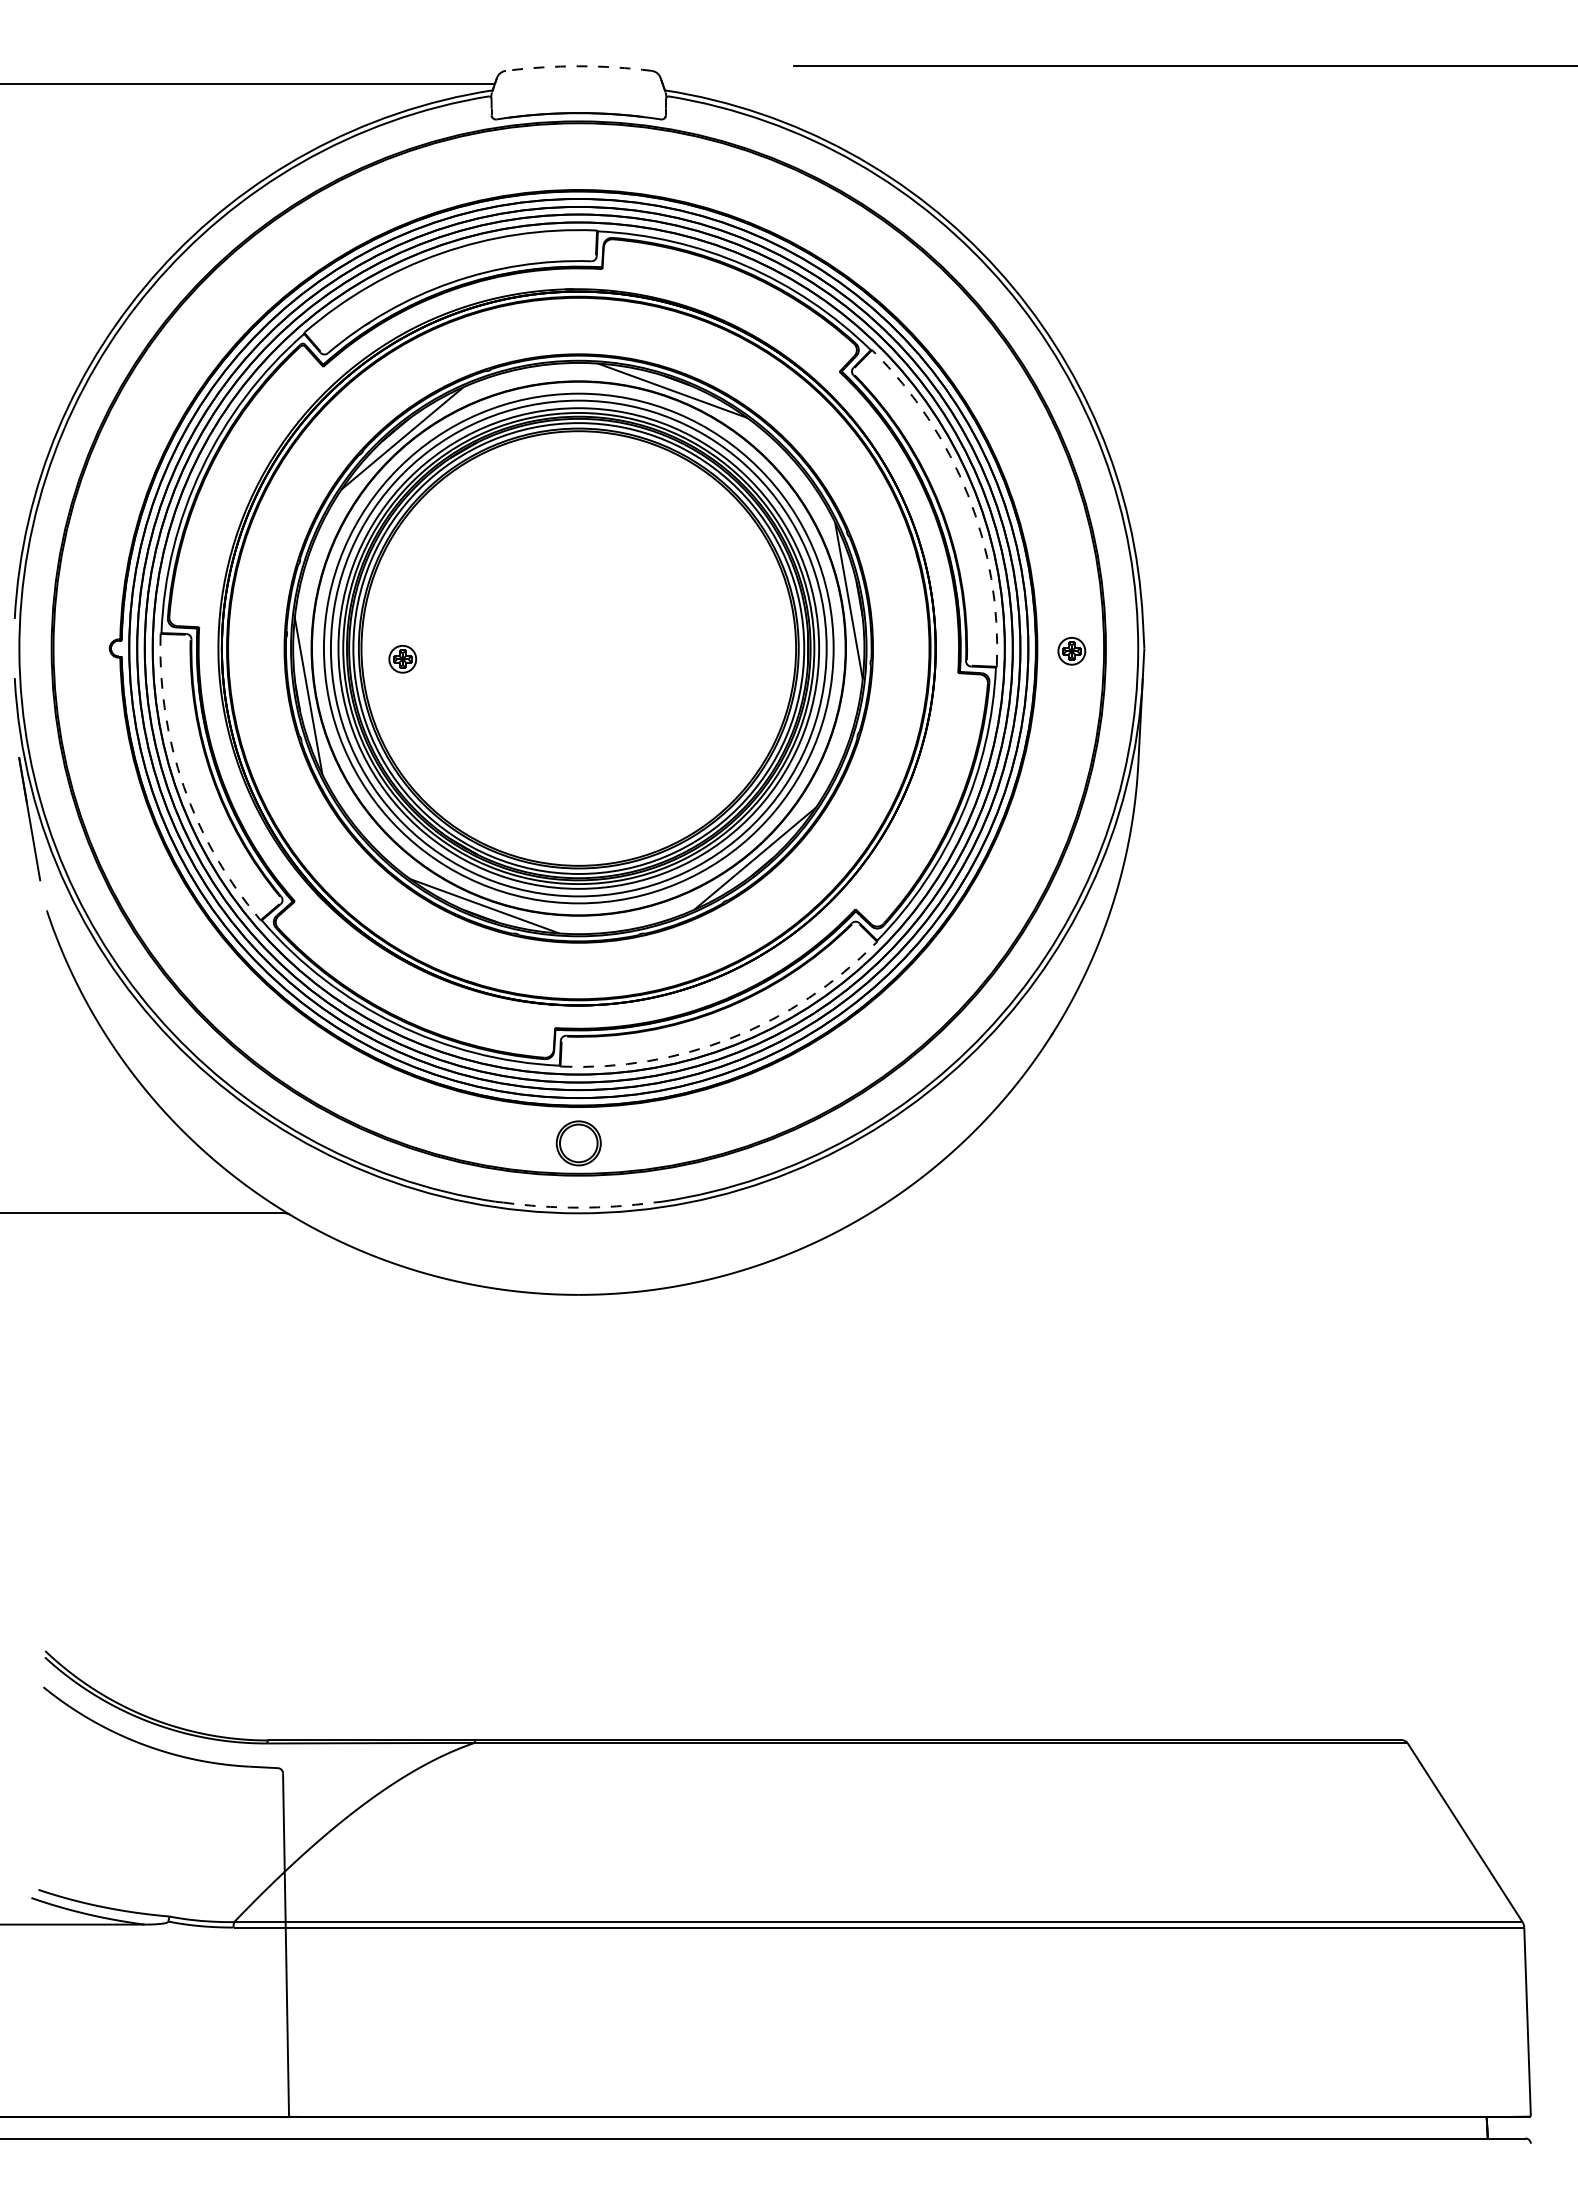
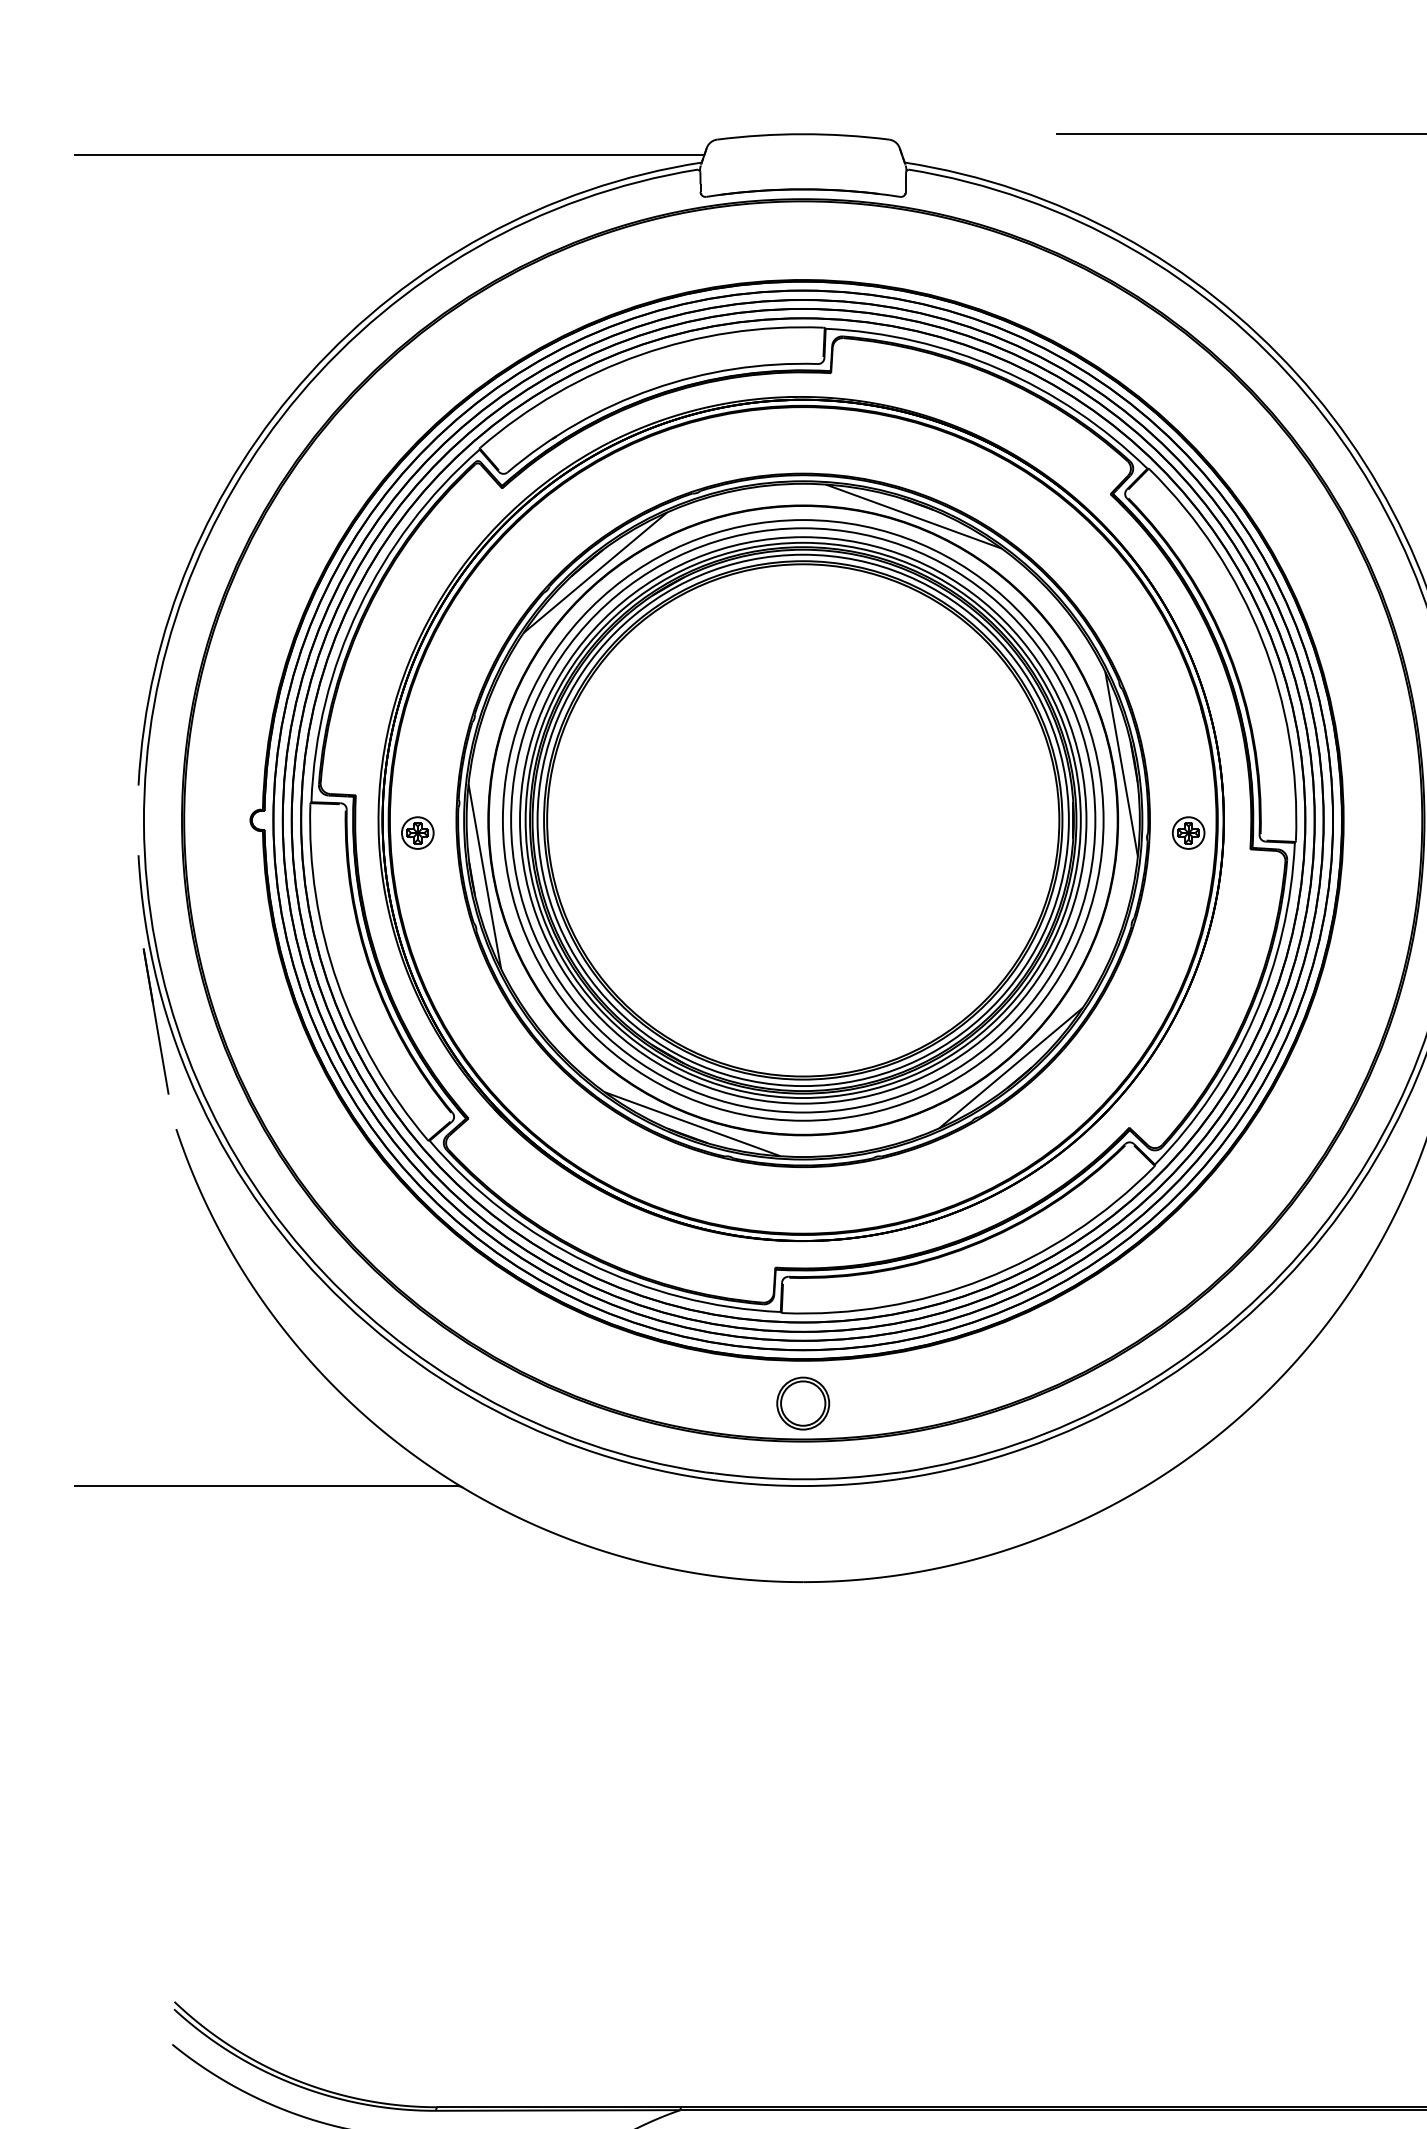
line: (578, 66) -> (802, 134), dashed -> solid
line: (968, 495) -> (1262, 640), dashed -> solid
part: (1071, 651) -> (1188, 833), moved
part: (402, 659) -> (417, 833), moved
line: (183, 786) -> (337, 982), dashed -> solid
line: (732, 1037) -> (984, 1278), dashed -> solid
line: (578, 1207) -> (802, 1479), dashed -> solid

